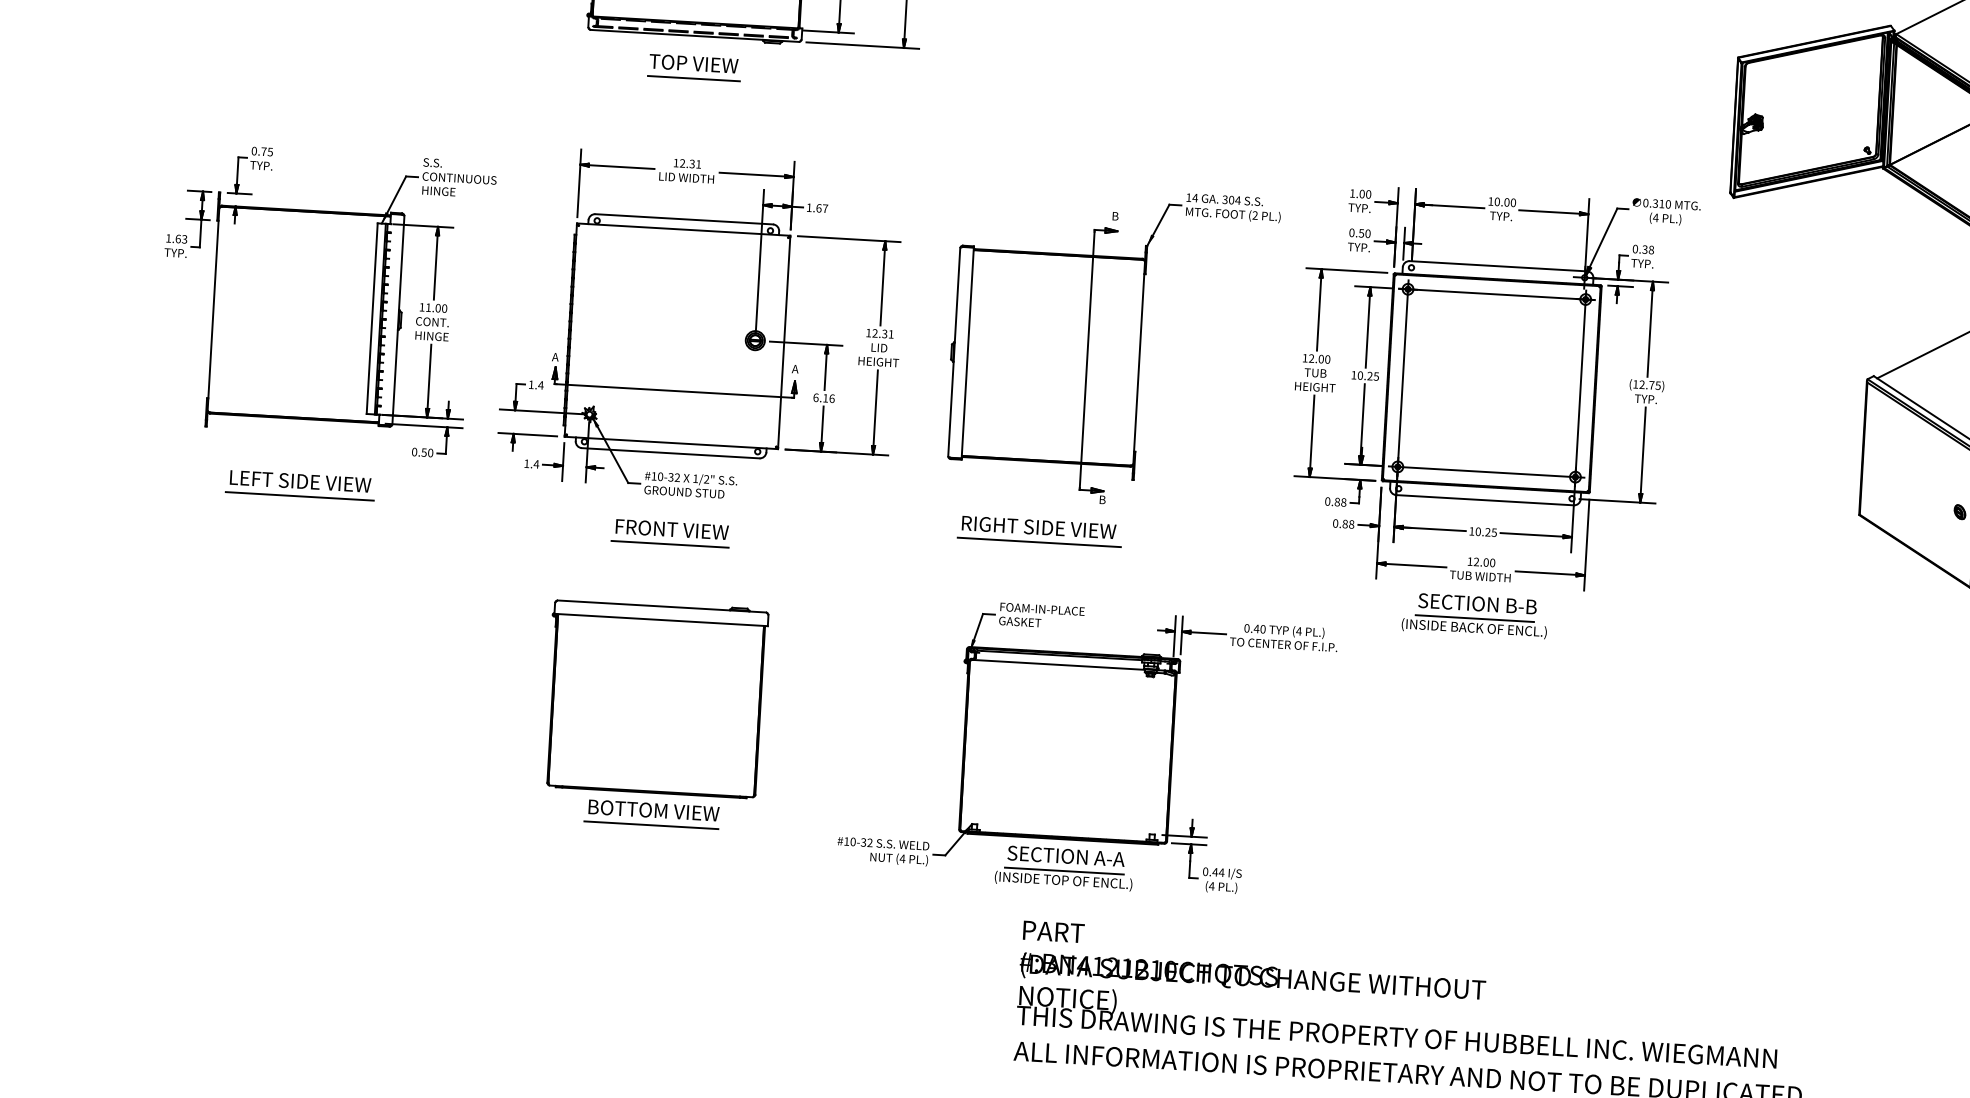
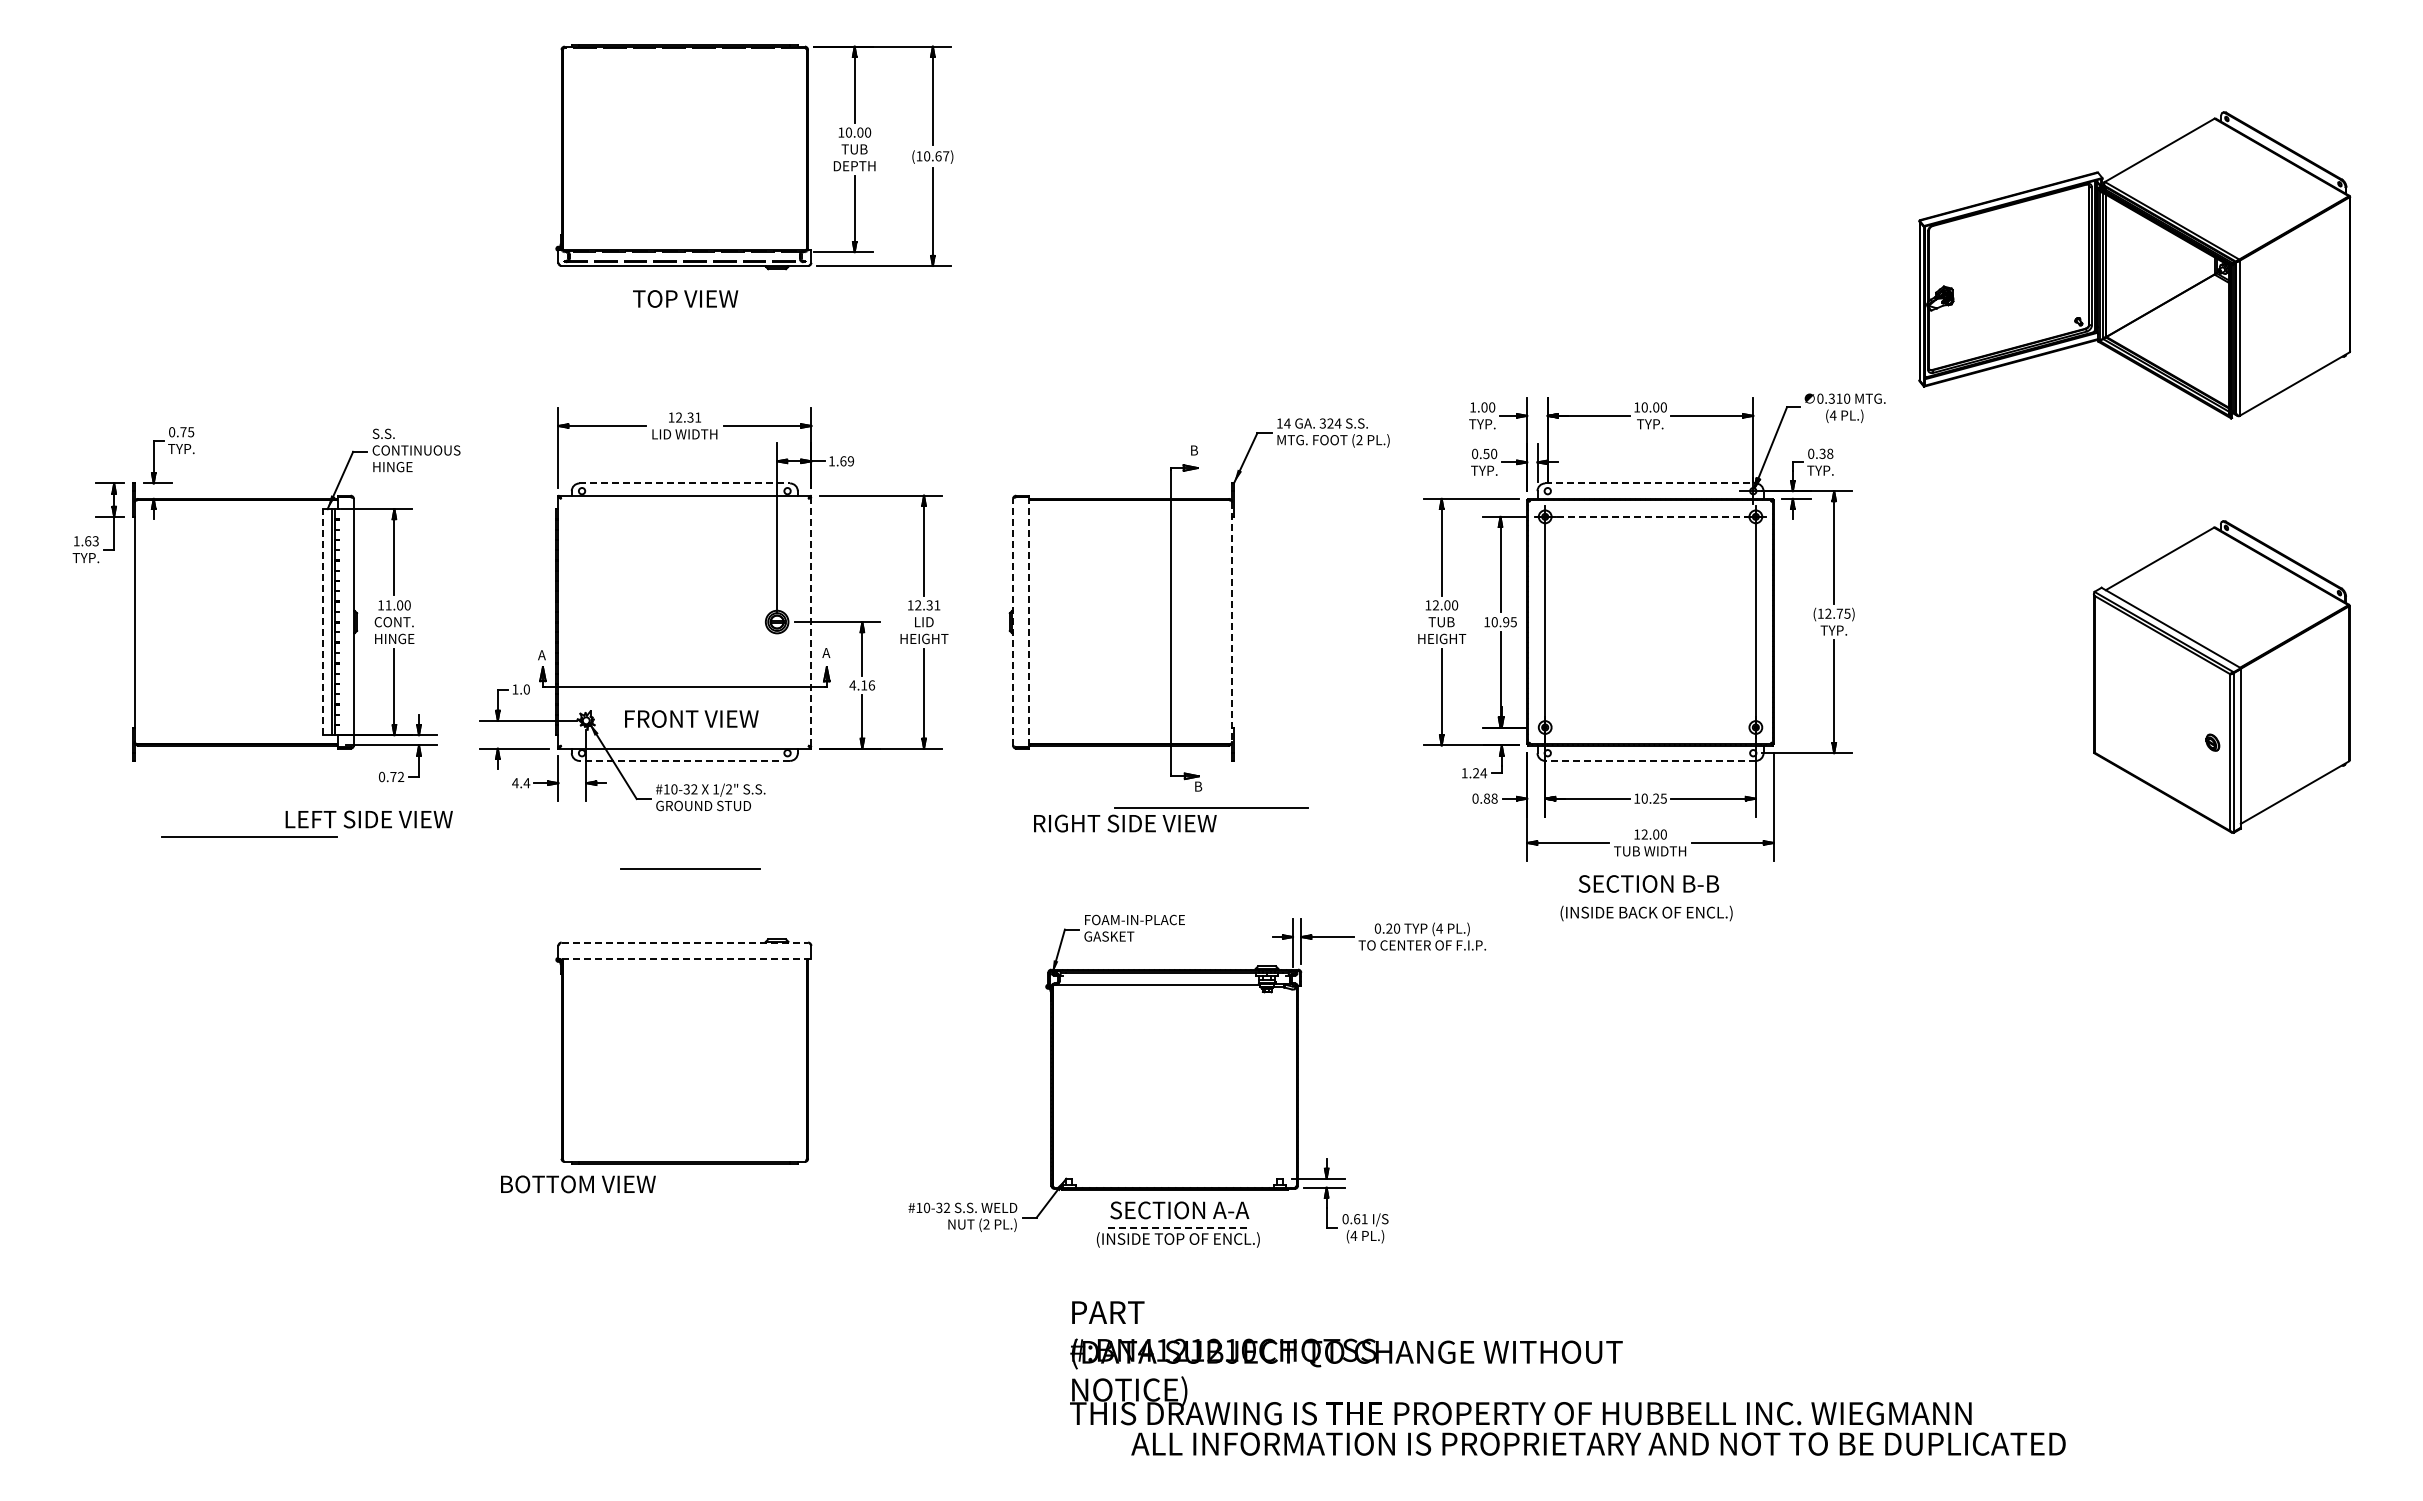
line: (693, 78) -> (686, 316), removed
text: (1231, 200) -> (1330, 423), 304 -> 324
text: (824, 208) -> (850, 461), 1.67 -> 1.69
line: (684, 219) -> (685, 483), solid -> dashed
line: (1499, 266) -> (1651, 483), solid -> dashed
line: (1496, 294) -> (1650, 516), solid -> dashed
line: (372, 318) -> (322, 621), solid -> dashed
line: (784, 342) -> (811, 622), solid -> dashed
line: (954, 351) -> (1013, 621), solid -> dashed
line: (968, 353) -> (1029, 622), solid -> dashed
line: (1139, 363) -> (1232, 622), solid -> dashed
text: (1370, 376) -> (1506, 622), 10.25 -> 10.95
text: (540, 385) -> (526, 689), 1.4 -> 1.0
text: (815, 397) -> (852, 685), 6.16 -> 4.16
line: (670, 452) -> (684, 760), solid -> dashed
text: (427, 453) -> (397, 777), 0.50 -> 0.72
text: (526, 464) -> (515, 783), 1.4 -> 4.4
line: (1486, 472) -> (1650, 727), removed
text: (299, 481) -> (368, 819), moved
line: (1485, 499) -> (1650, 760), solid -> dashed
text: (1335, 502) -> (1474, 773), 0.88 -> 1.24
text: (672, 529) -> (691, 718), moved
line: (1039, 541) -> (1211, 807), moved
line: (662, 606) -> (685, 942), solid -> dashed
line: (1474, 618) -> (1646, 901), removed
line: (660, 619) -> (684, 958), solid -> dashed
text: (1255, 628) -> (1388, 928), 0.40 -> 0.20
text: (654, 810) -> (578, 1184), moved
line: (650, 824) -> (686, 1201), removed
text: (902, 858) -> (986, 1224), (4 -> (2
line: (1065, 870) -> (1179, 1227), solid -> dashed
text: (1218, 872) -> (1360, 1219), 0.44 -> 0.61
text: (1398, 994) -> (1520, 1363), moved

